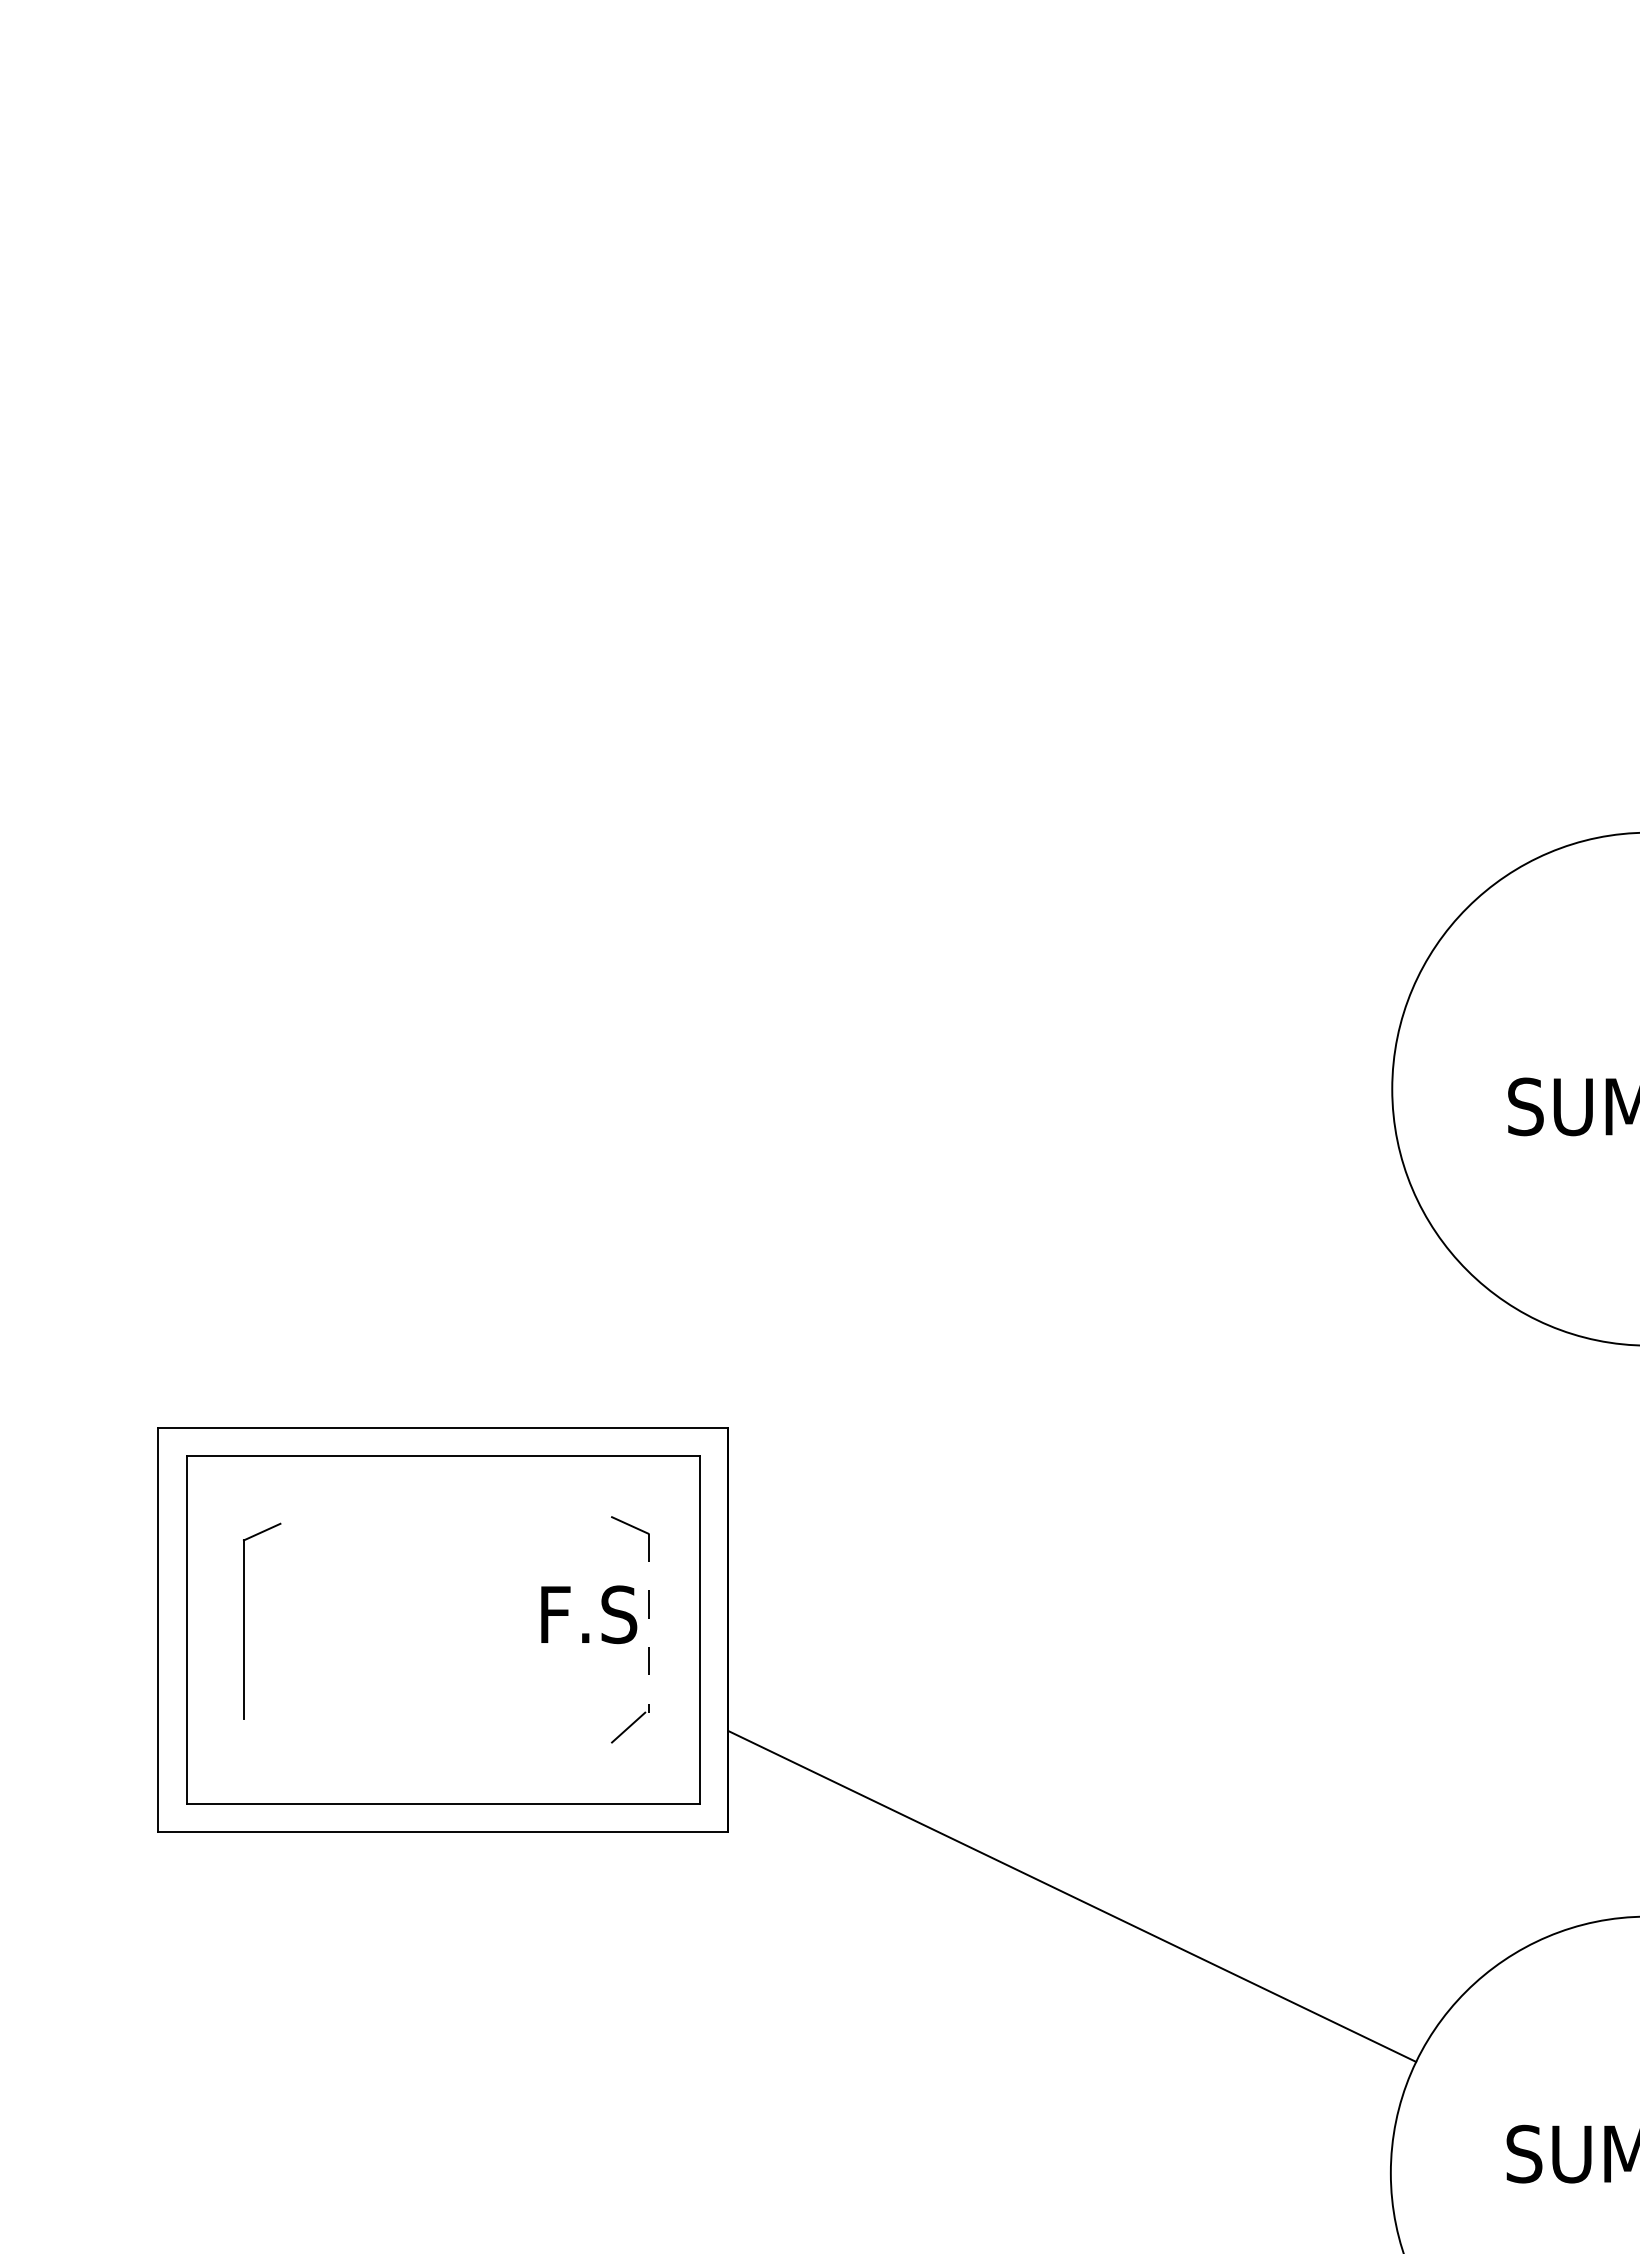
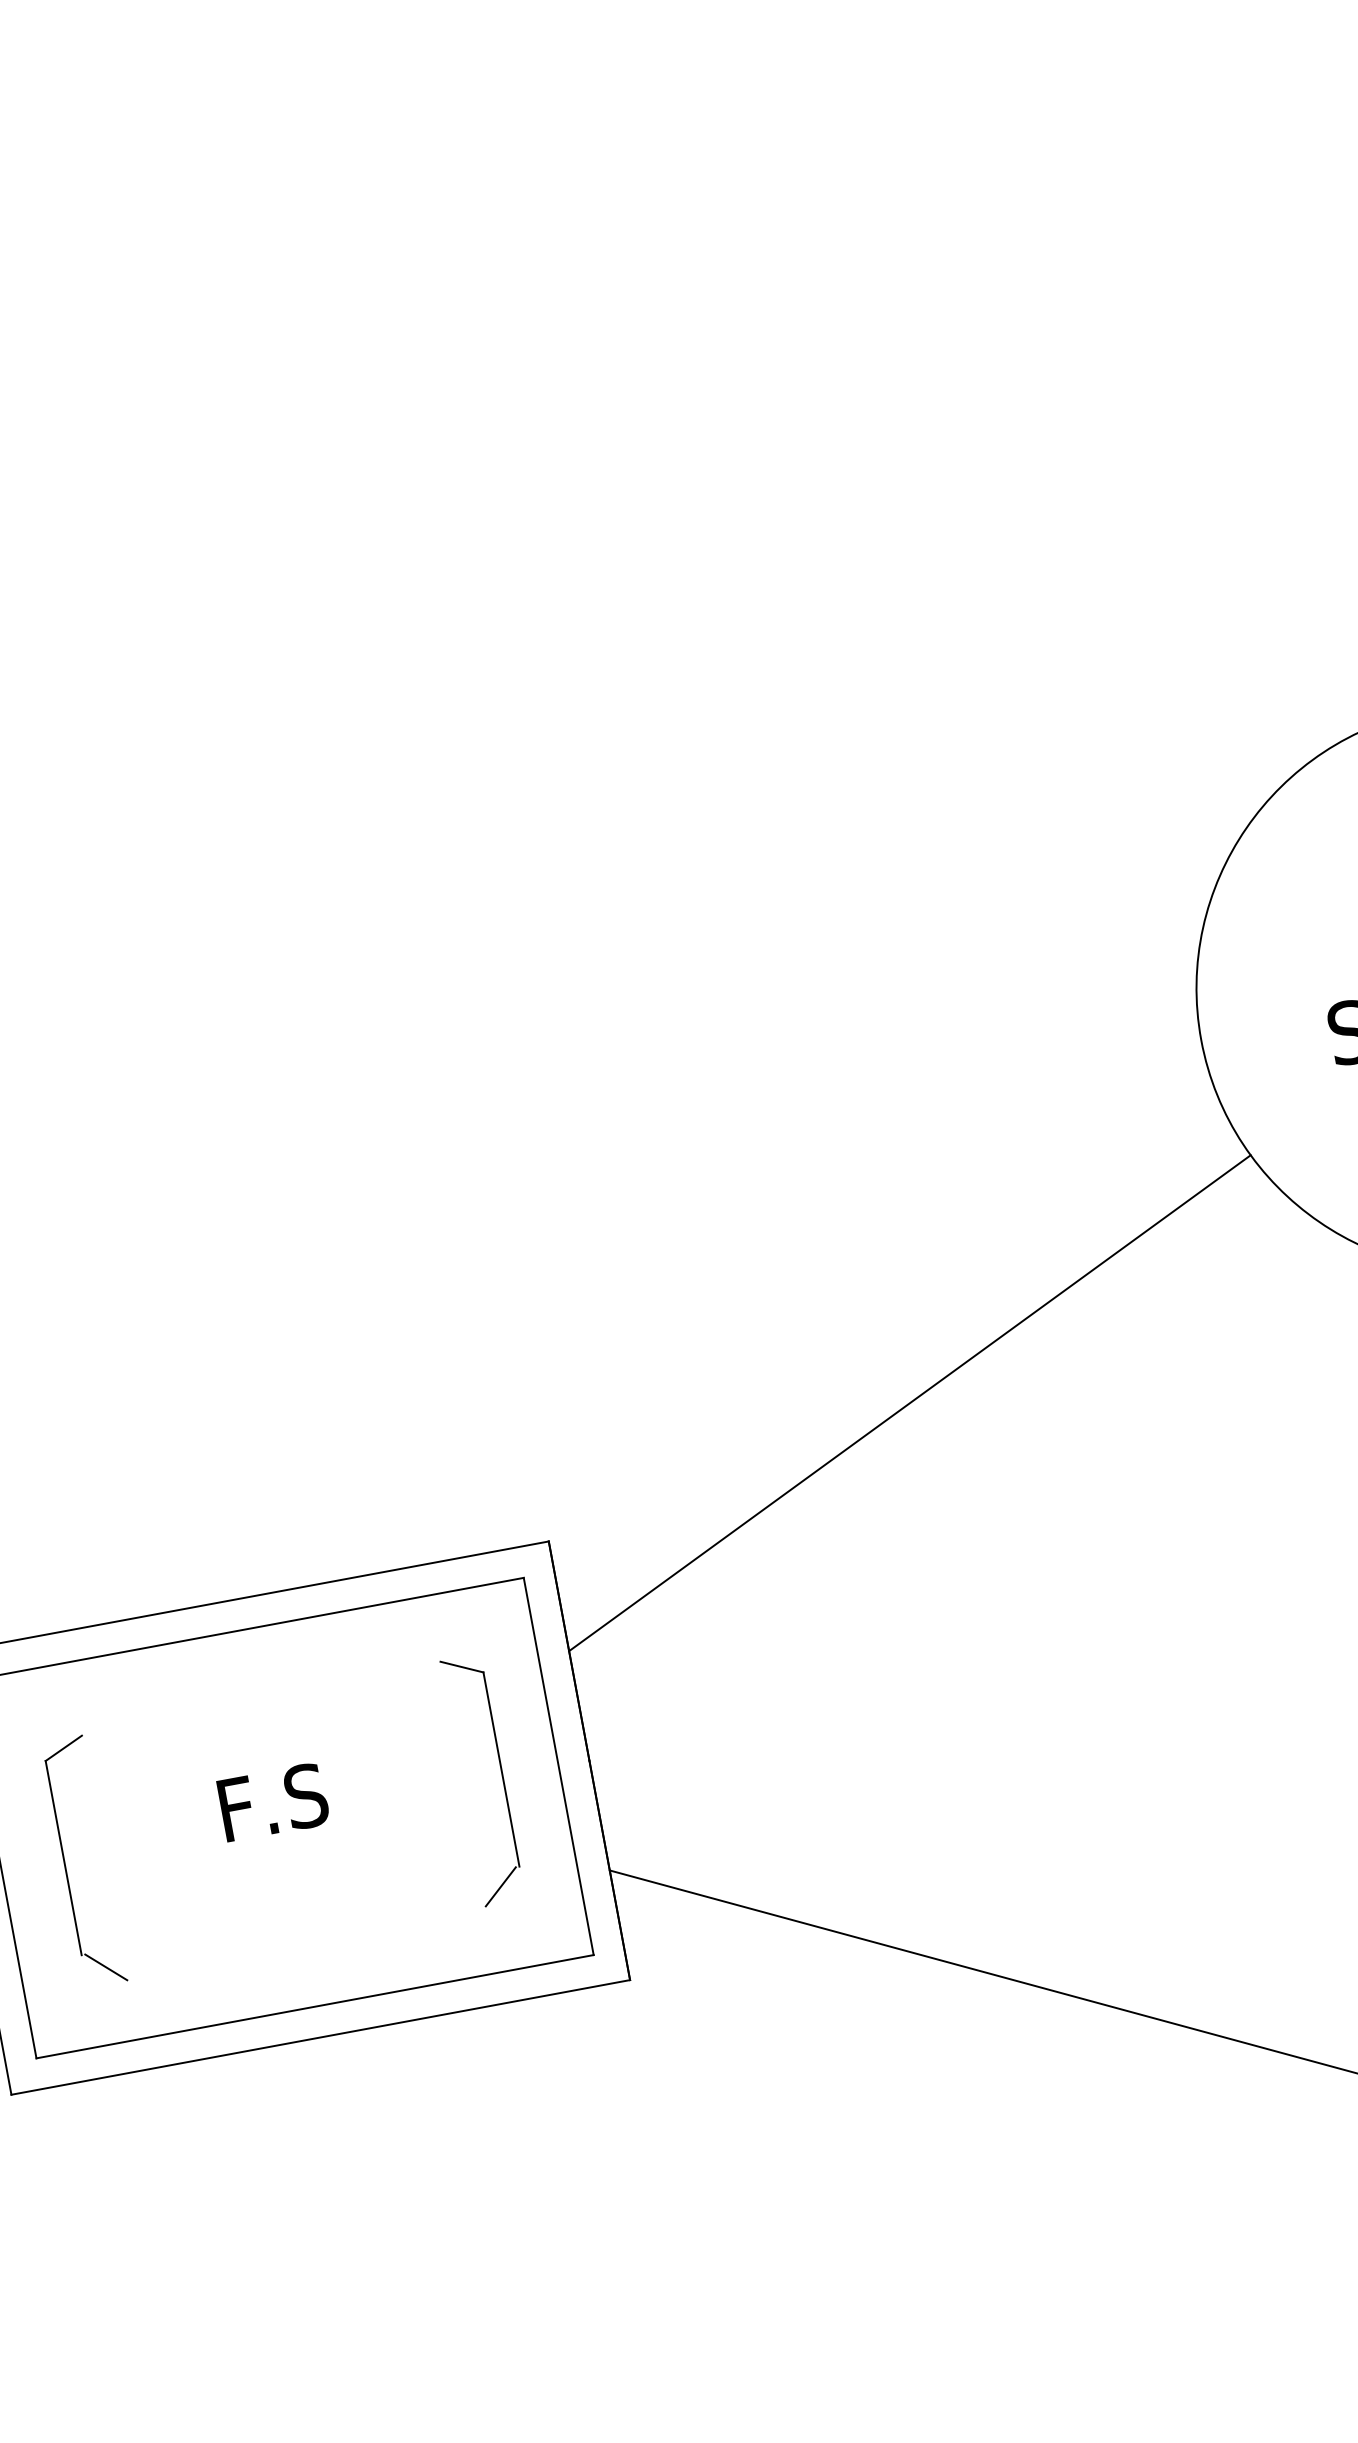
line: (1072, 1363) -> (909, 1402), added
text: (589, 1614) -> (273, 1801), moved
line: (648, 1623) -> (501, 1769), dashed -> solid
line: (263, 1734) -> (105, 1967), added

